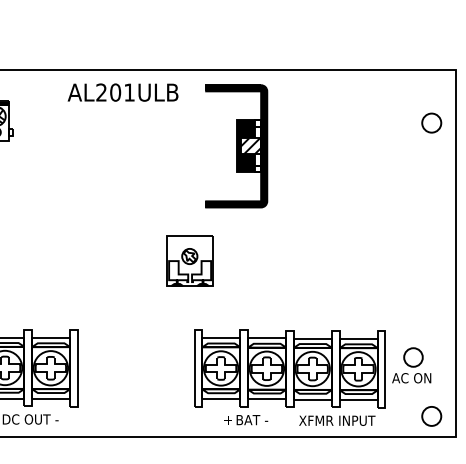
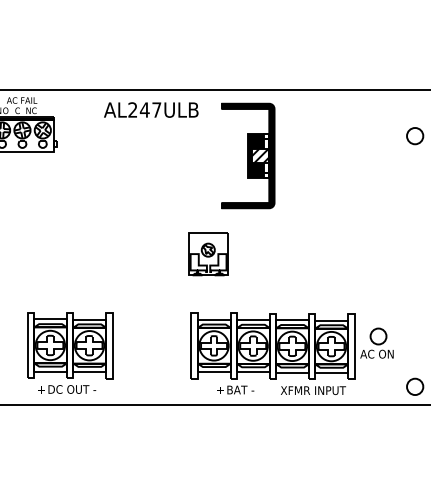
text: (122, 91) -> (150, 109), AL201ULB -> AL247ULB
part: (311, 377) -> (291, 353), moved

